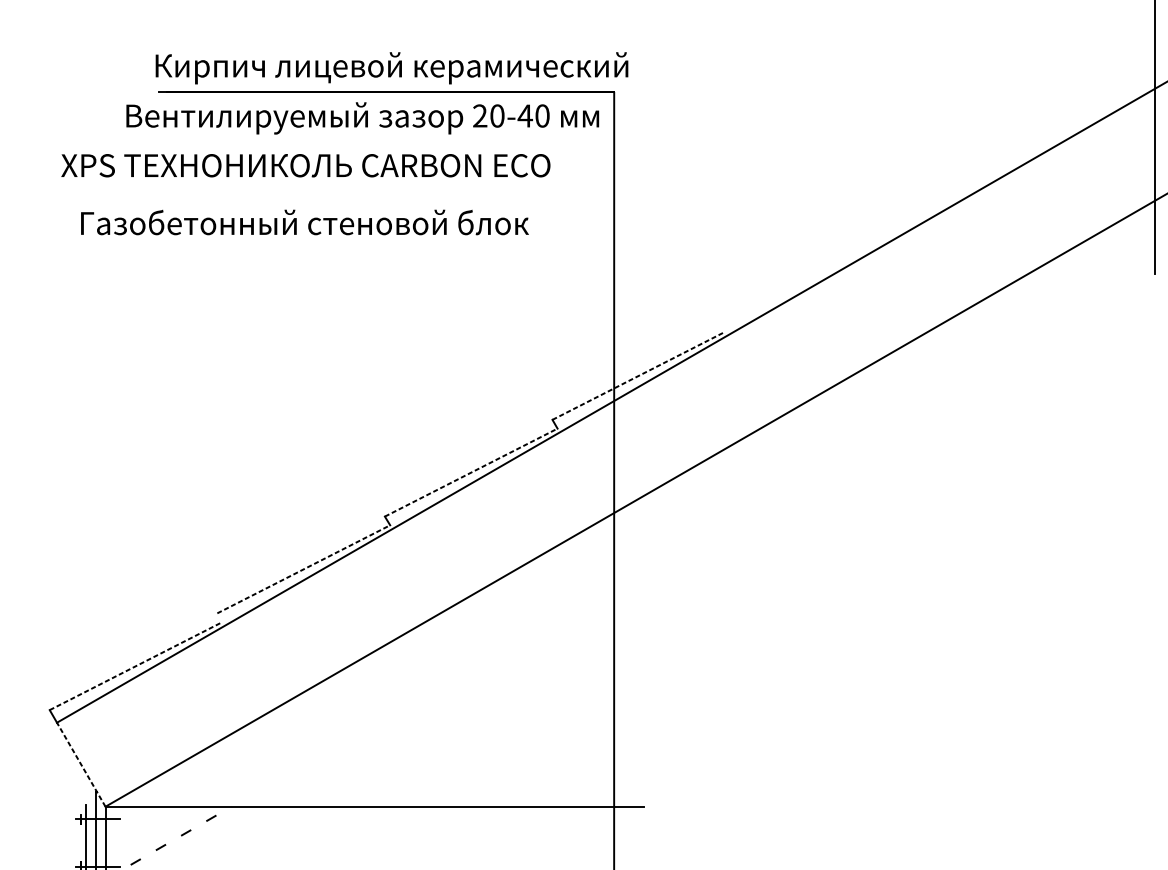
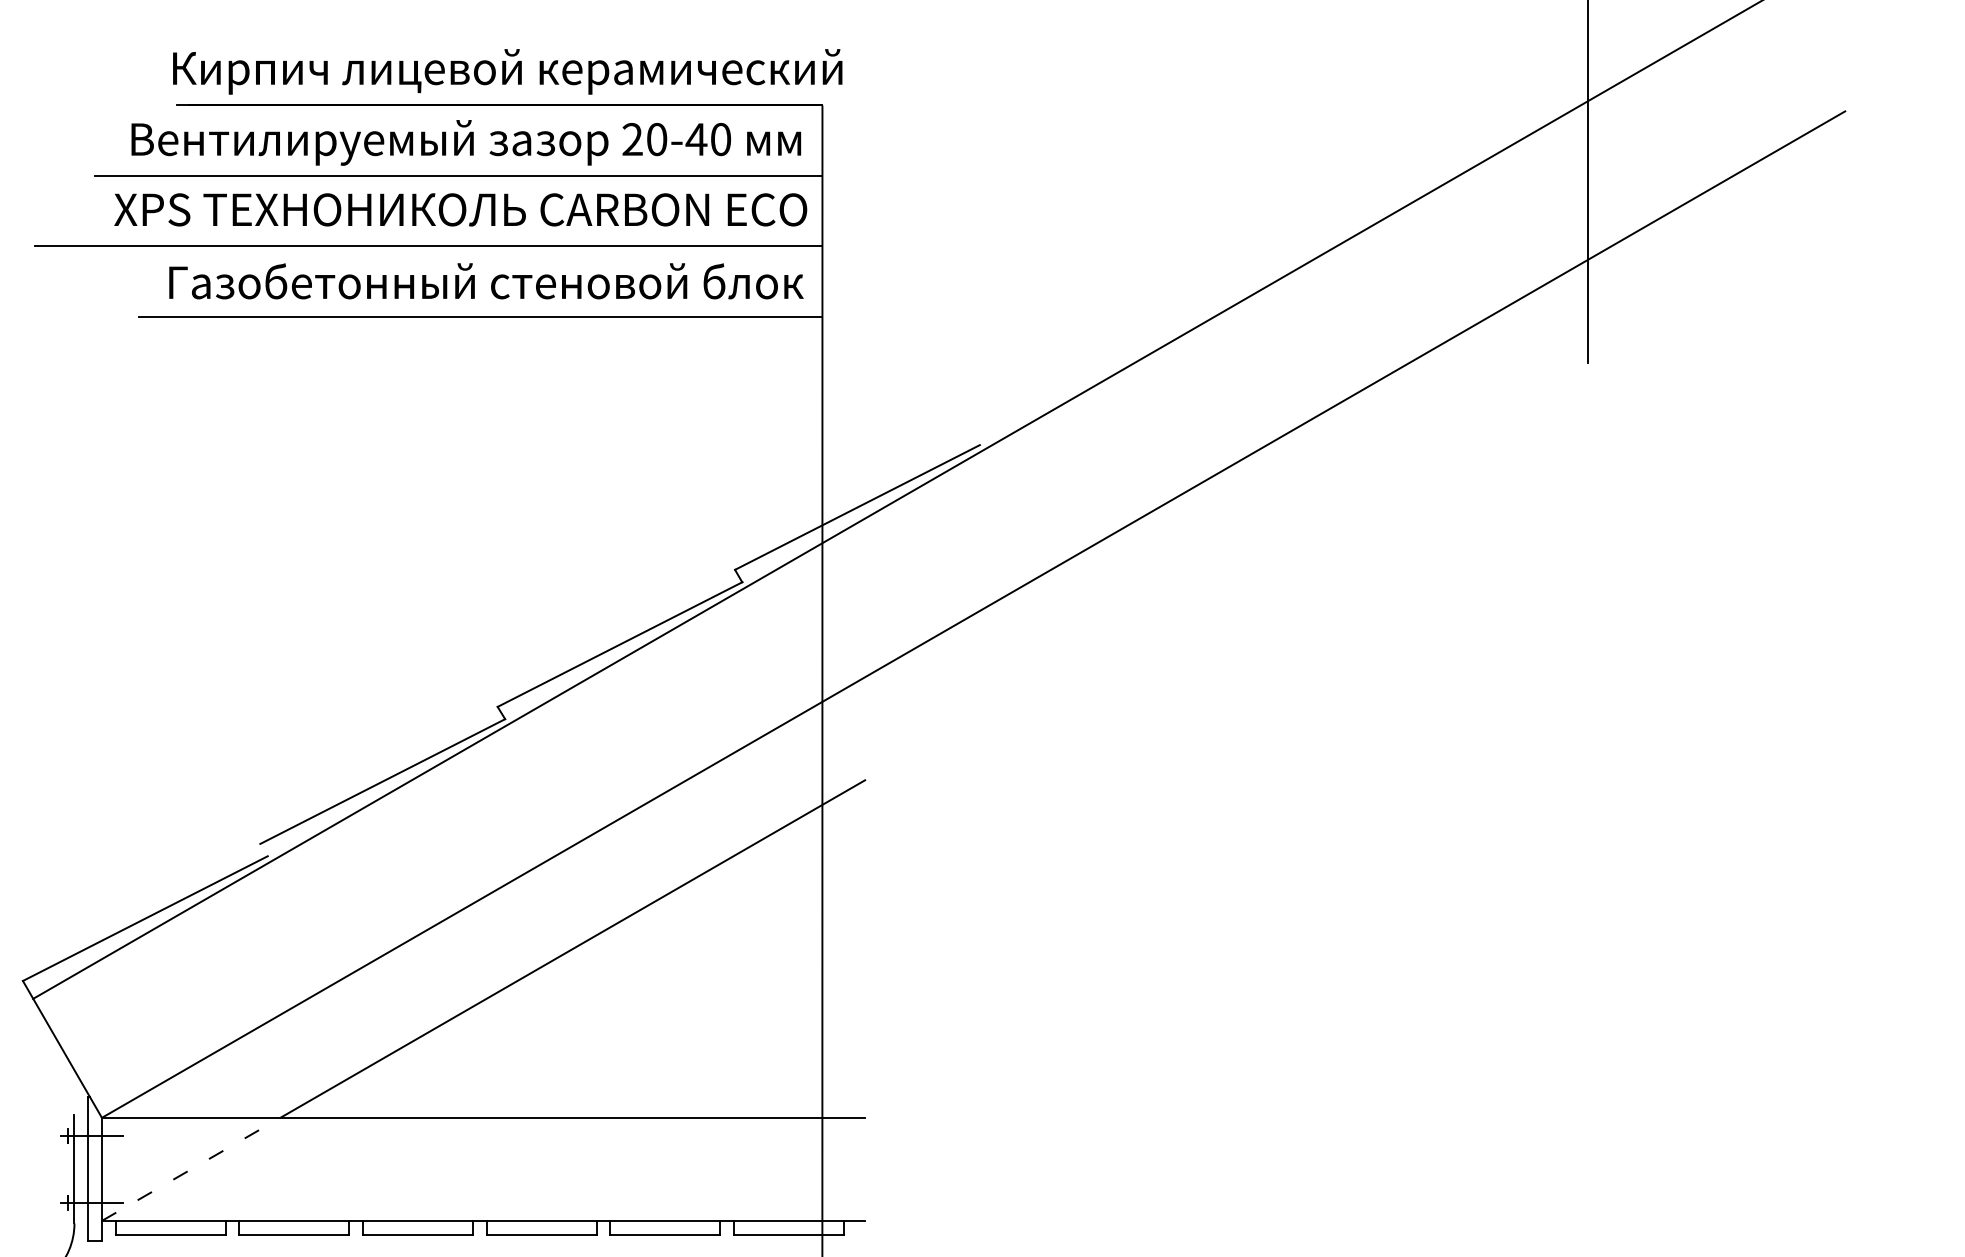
line: (357, 141) -> (458, 175), added
text: (305, 165) -> (460, 209), moved
line: (336, 191) -> (428, 246), added
text: (305, 222) -> (486, 281), moved
line: (372, 240) -> (480, 316), added
line: (638, 375) -> (857, 507), dashed -> solid
line: (471, 472) -> (620, 644), dashed -> solid
line: (304, 569) -> (383, 781), dashed -> solid
line: (136, 666) -> (145, 918), dashed -> solid
line: (437, 687) -> (572, 948), added
line: (81, 764) -> (67, 1058), dashed -> solid

